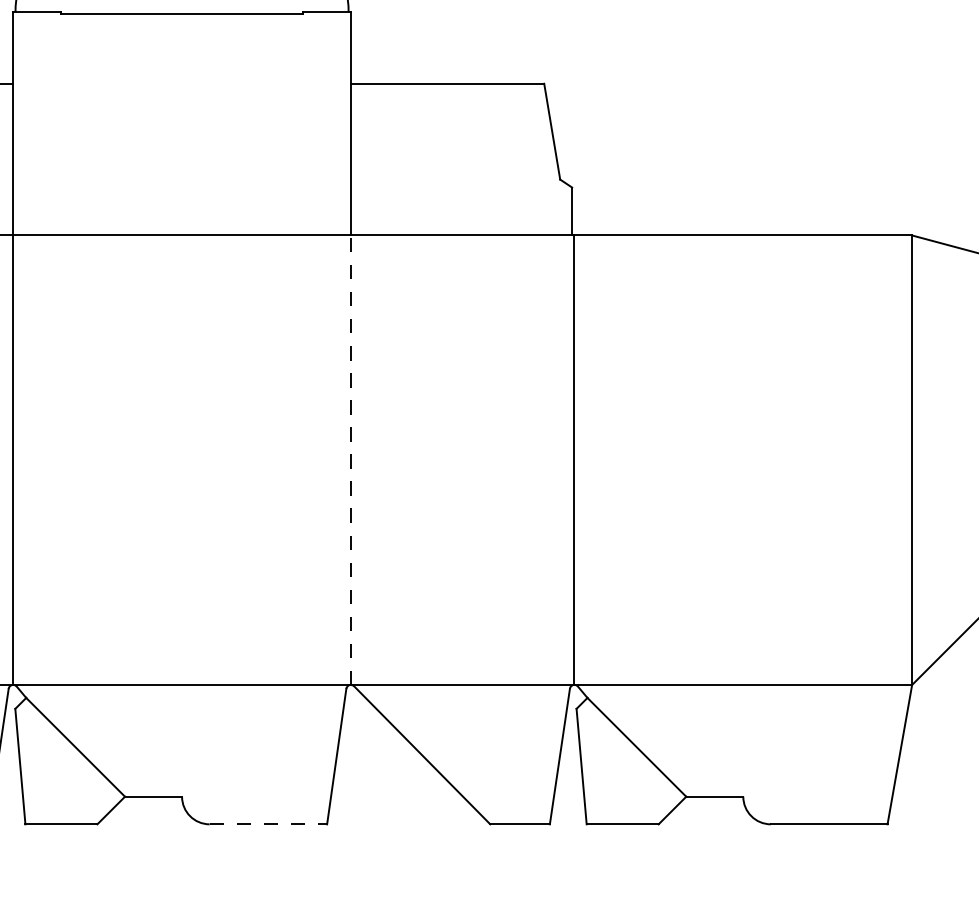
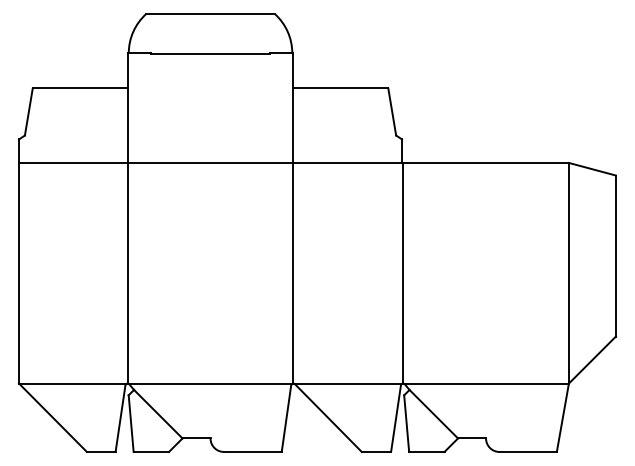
line: (351, 458) -> (293, 272), dashed -> solid
line: (267, 823) -> (252, 451), dashed -> solid

